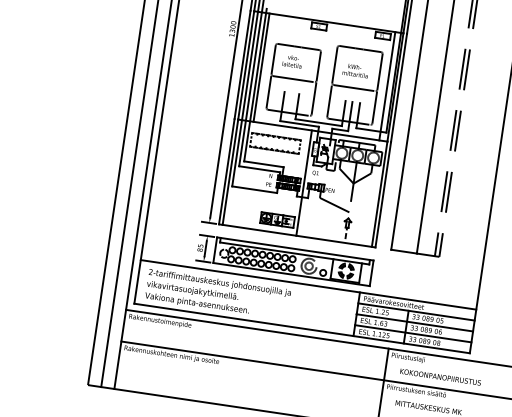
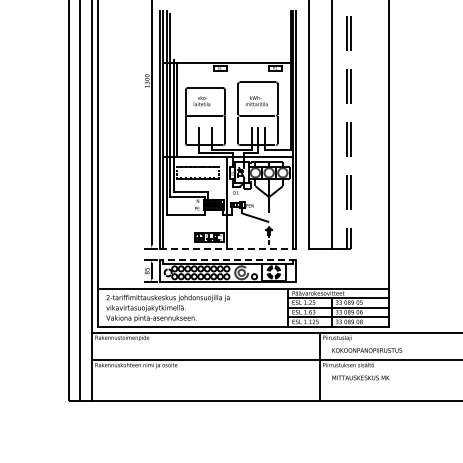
line: (387, 86) -> (285, 110), removed
line: (296, 235) -> (227, 248), solid -> dashed
line: (294, 248) -> (227, 259), solid -> dashed

